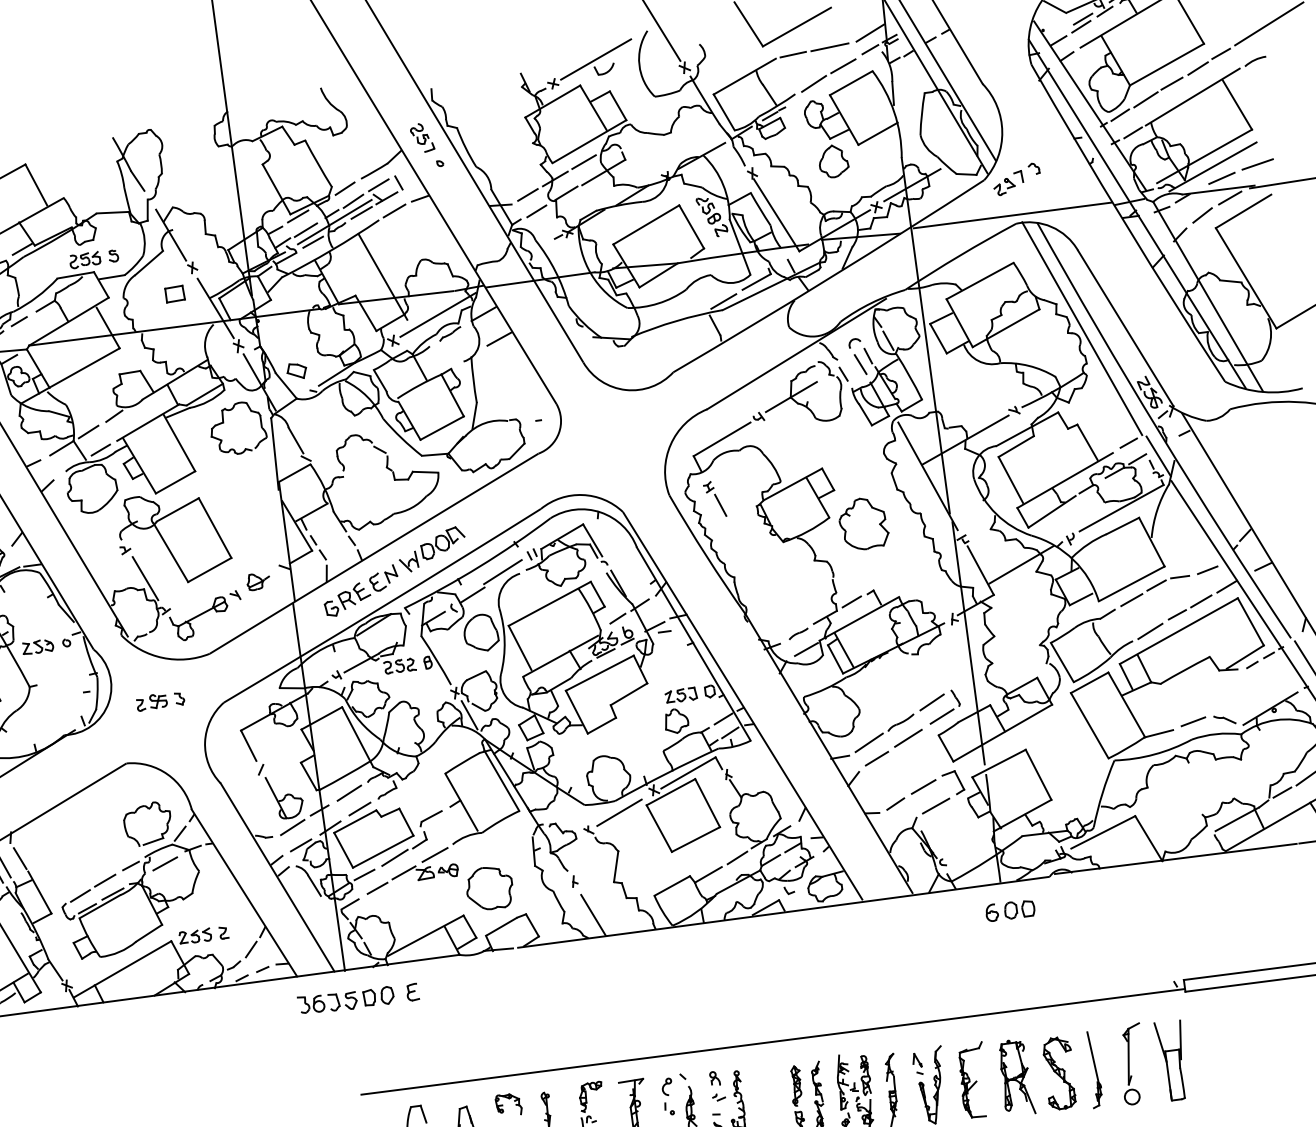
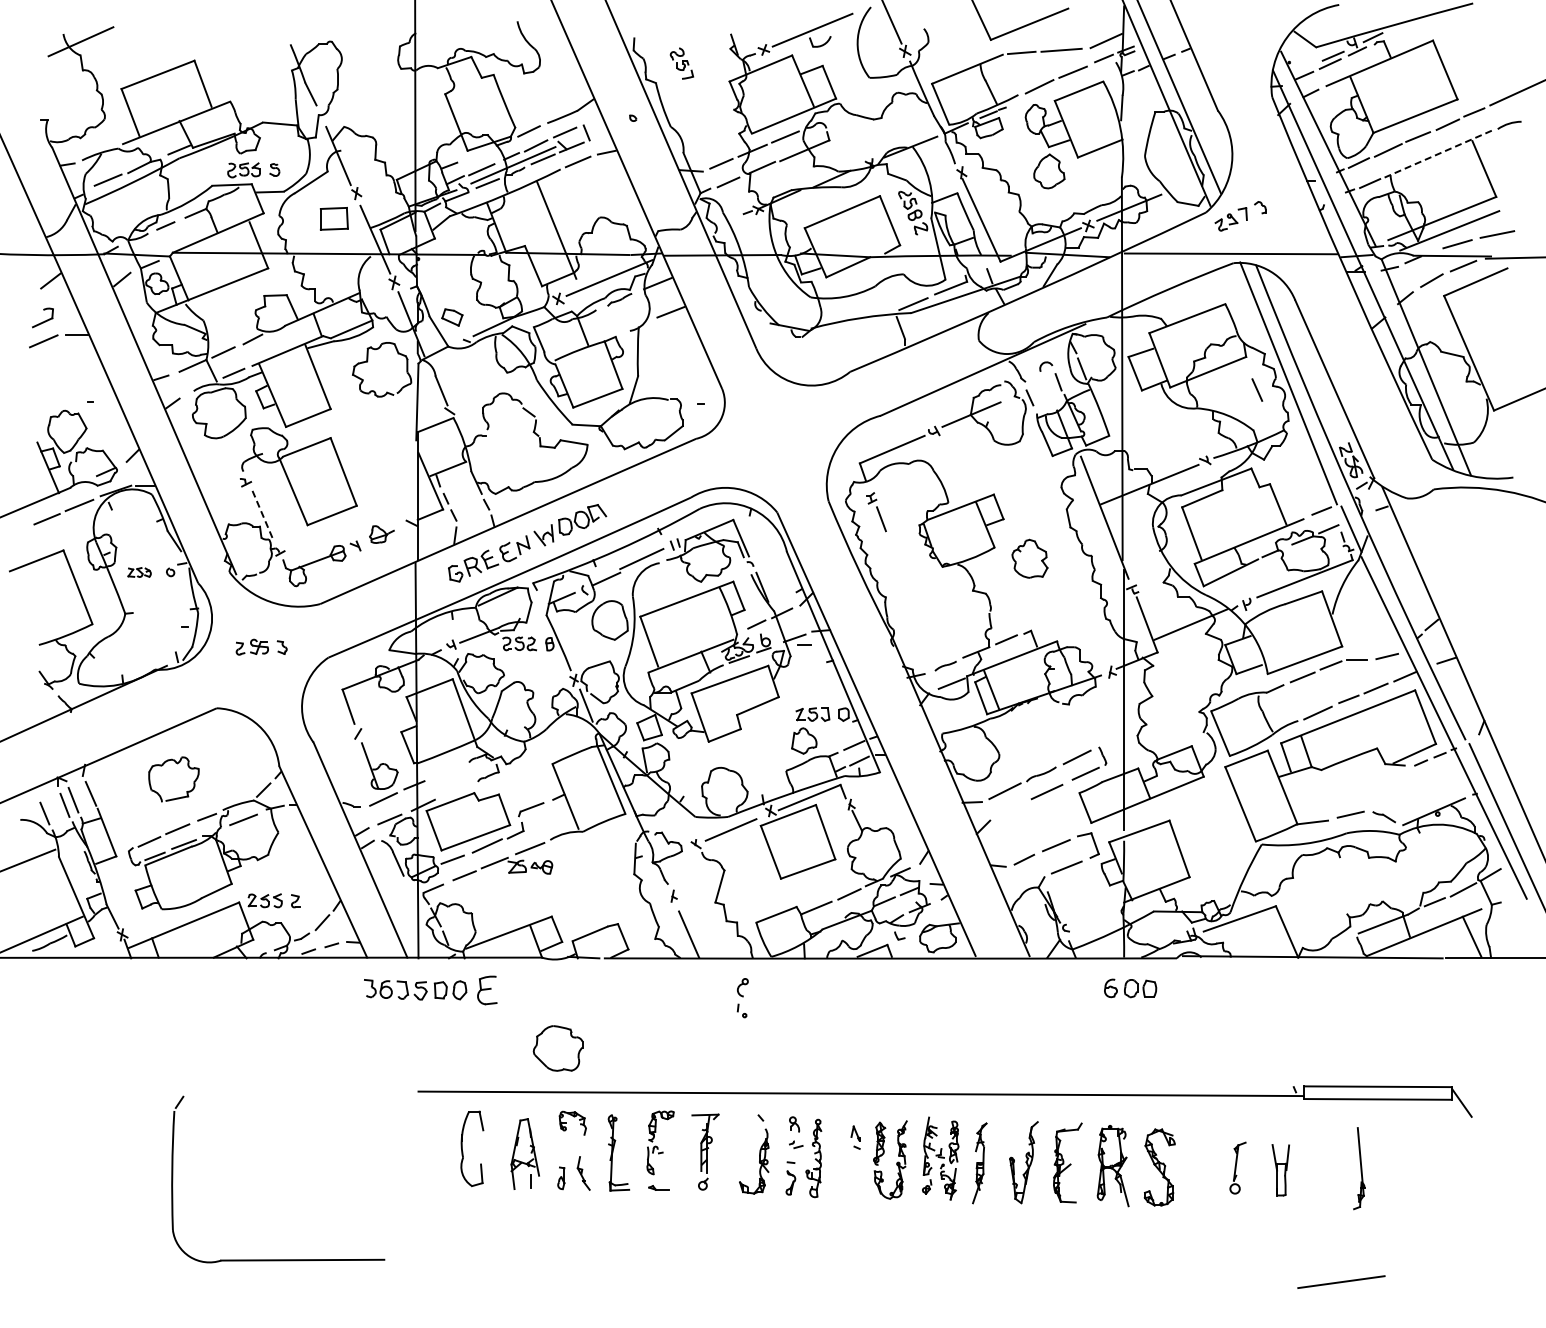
line: (1192, 97) -> (1437, 154), solid -> dashed
part: (421, 137) -> (681, 63), moved
line: (298, 215) -> (475, 153), removed
part: (175, 293) -> (334, 218), size x1.4
line: (860, 363) -> (1257, 389), moved
part: (863, 523) -> (1029, 558), size x0.7
line: (145, 578) -> (262, 515), solid -> dashed
part: (37, 646) -> (139, 572), size x0.7
line: (876, 758) -> (1010, 808), removed
line: (348, 792) -> (447, 770), removed
part: (149, 809) -> (177, 764), moved
line: (360, 809) -> (457, 789), removed
part: (489, 888) -> (557, 1048), moved
part: (412, 992) -> (486, 990), size x1.6
part: (1172, 1061) -> (1280, 1170), size x0.6
part: (917, 1063) -> (855, 1137), moved
part: (1131, 1063) -> (1237, 1167), size x0.6
part: (1093, 1069) -> (1359, 1168), moved
part: (668, 1097) -> (742, 998), moved

